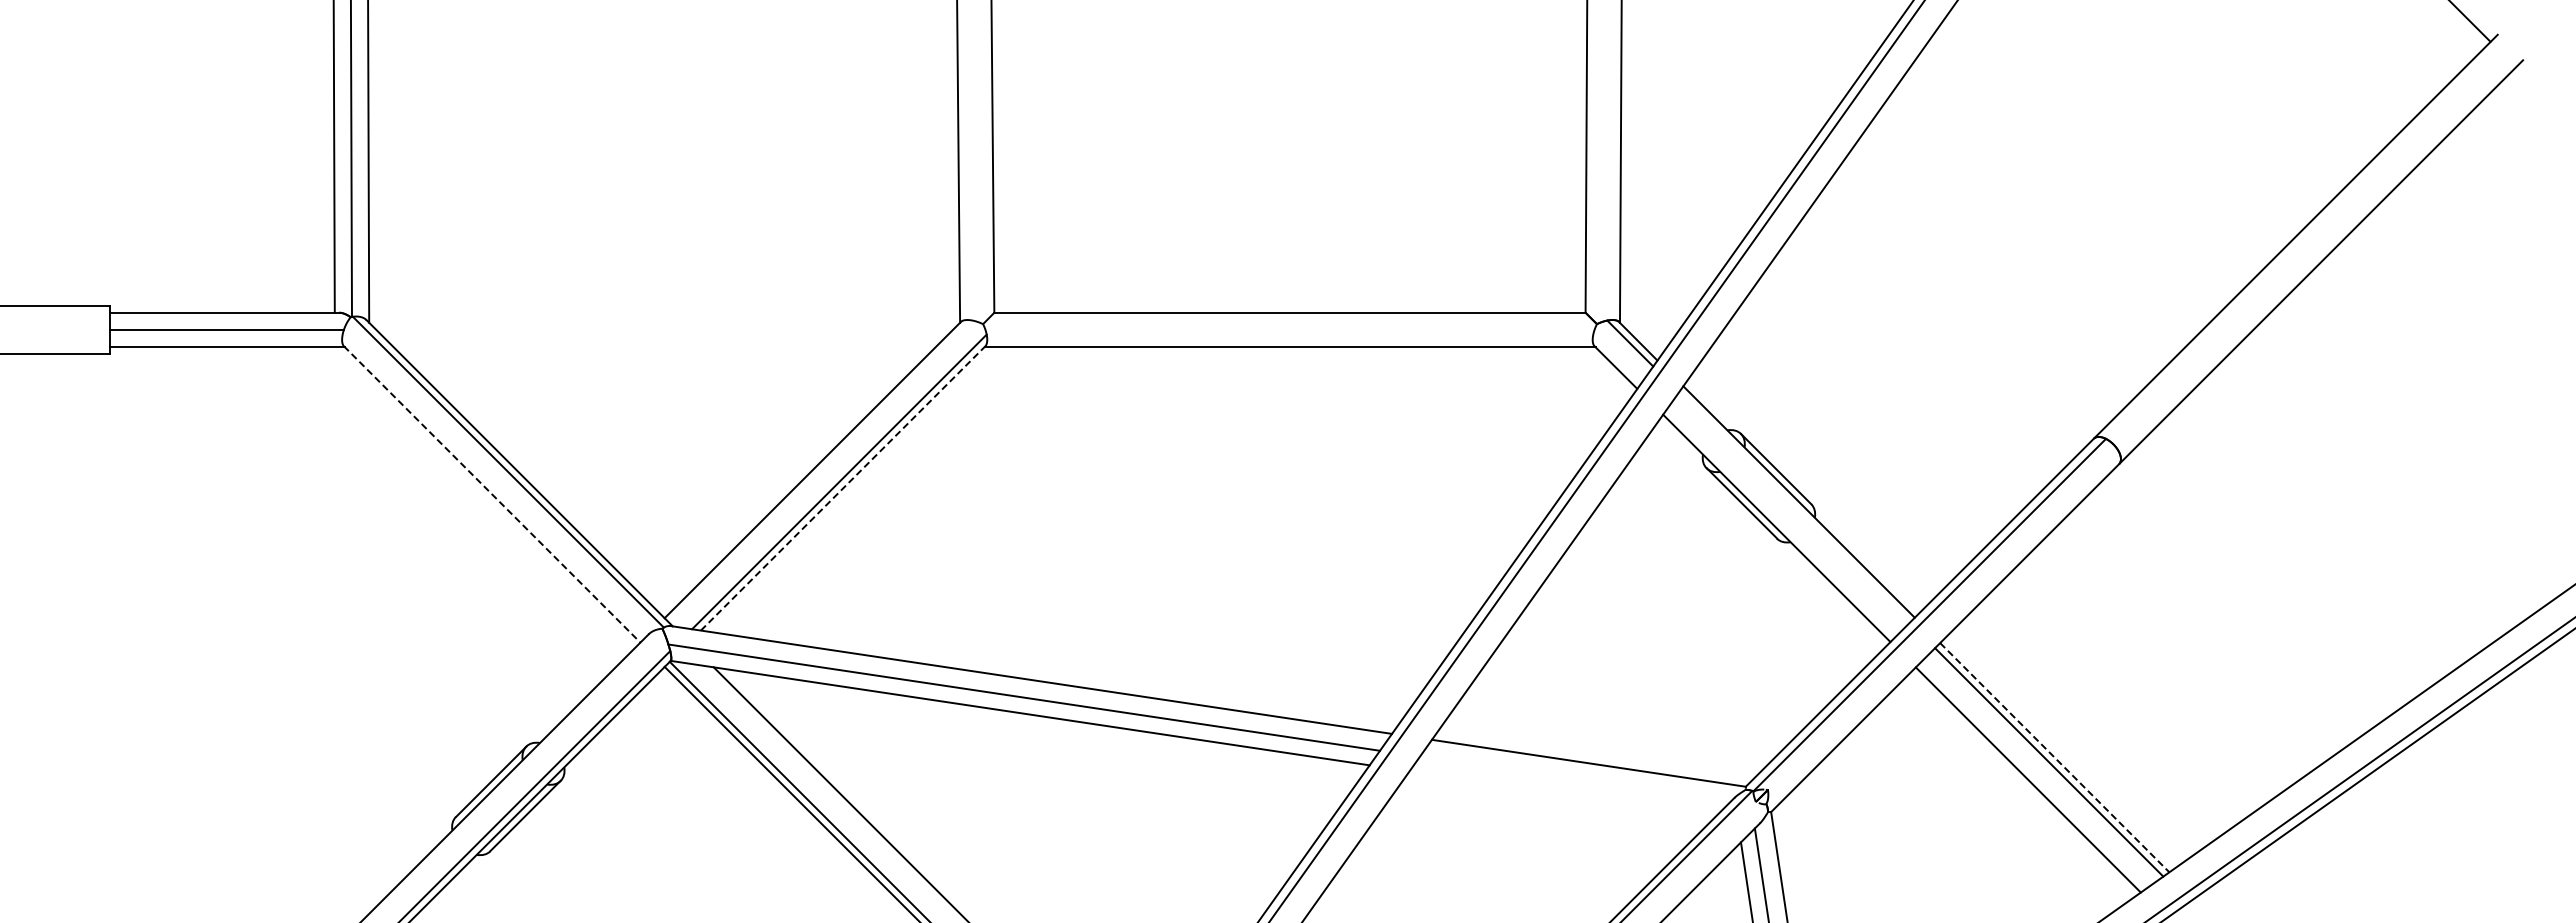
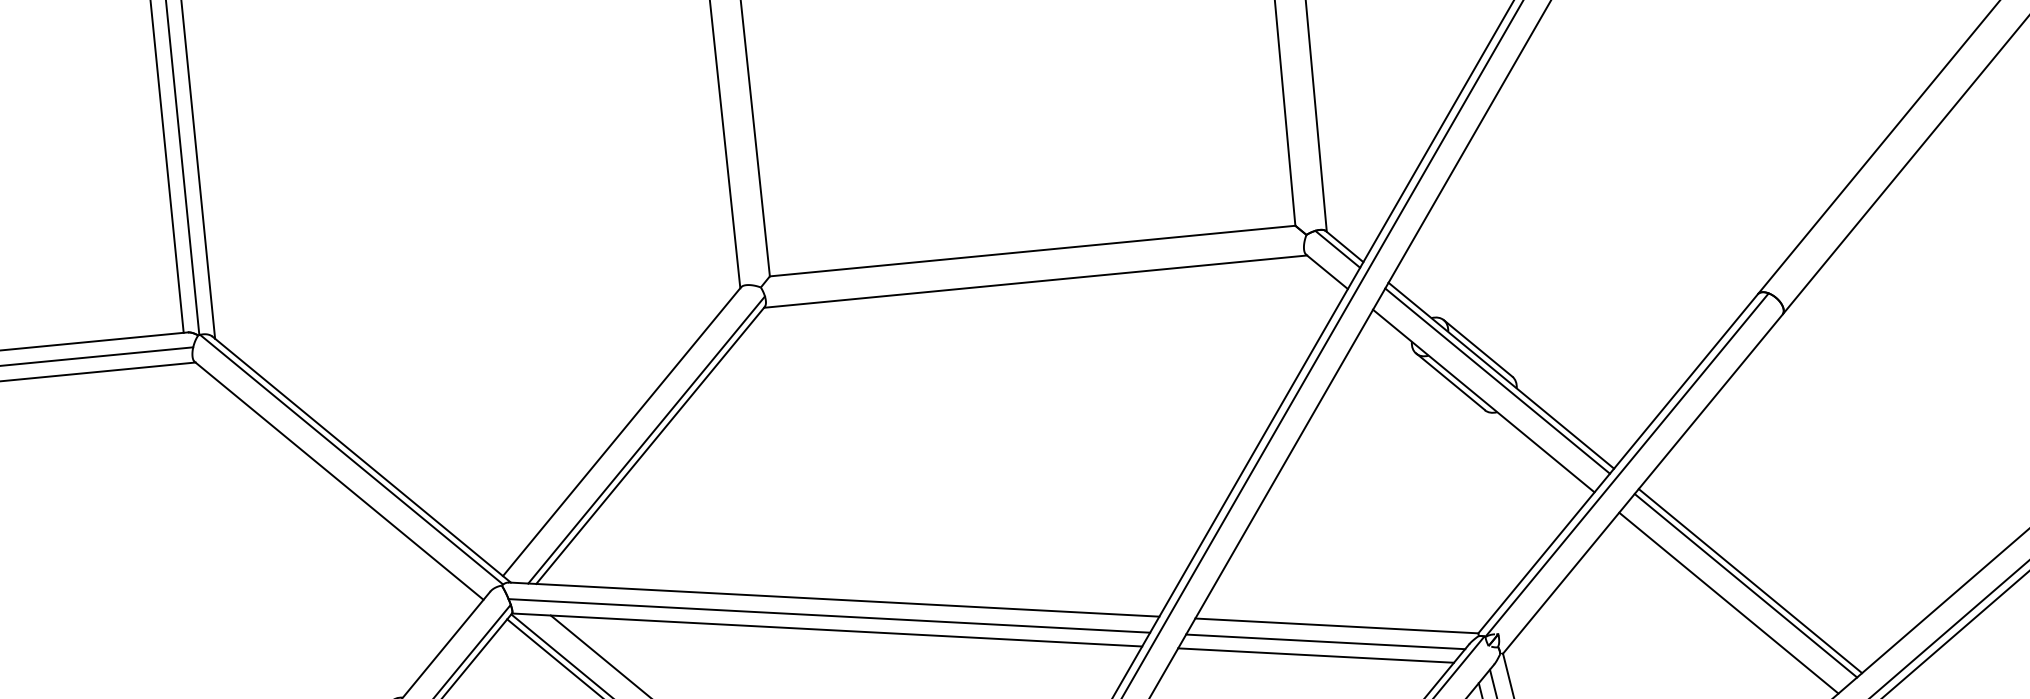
line: (843, 488) -> (650, 445), dashed -> solid
line: (492, 494) -> (339, 480), dashed -> solid
line: (1794, 507) -> (1497, 380), added
line: (2055, 758) -> (1751, 581), dashed -> solid
line: (1574, 779) -> (1325, 641), added
line: (1562, 793) -> (1316, 655), added

